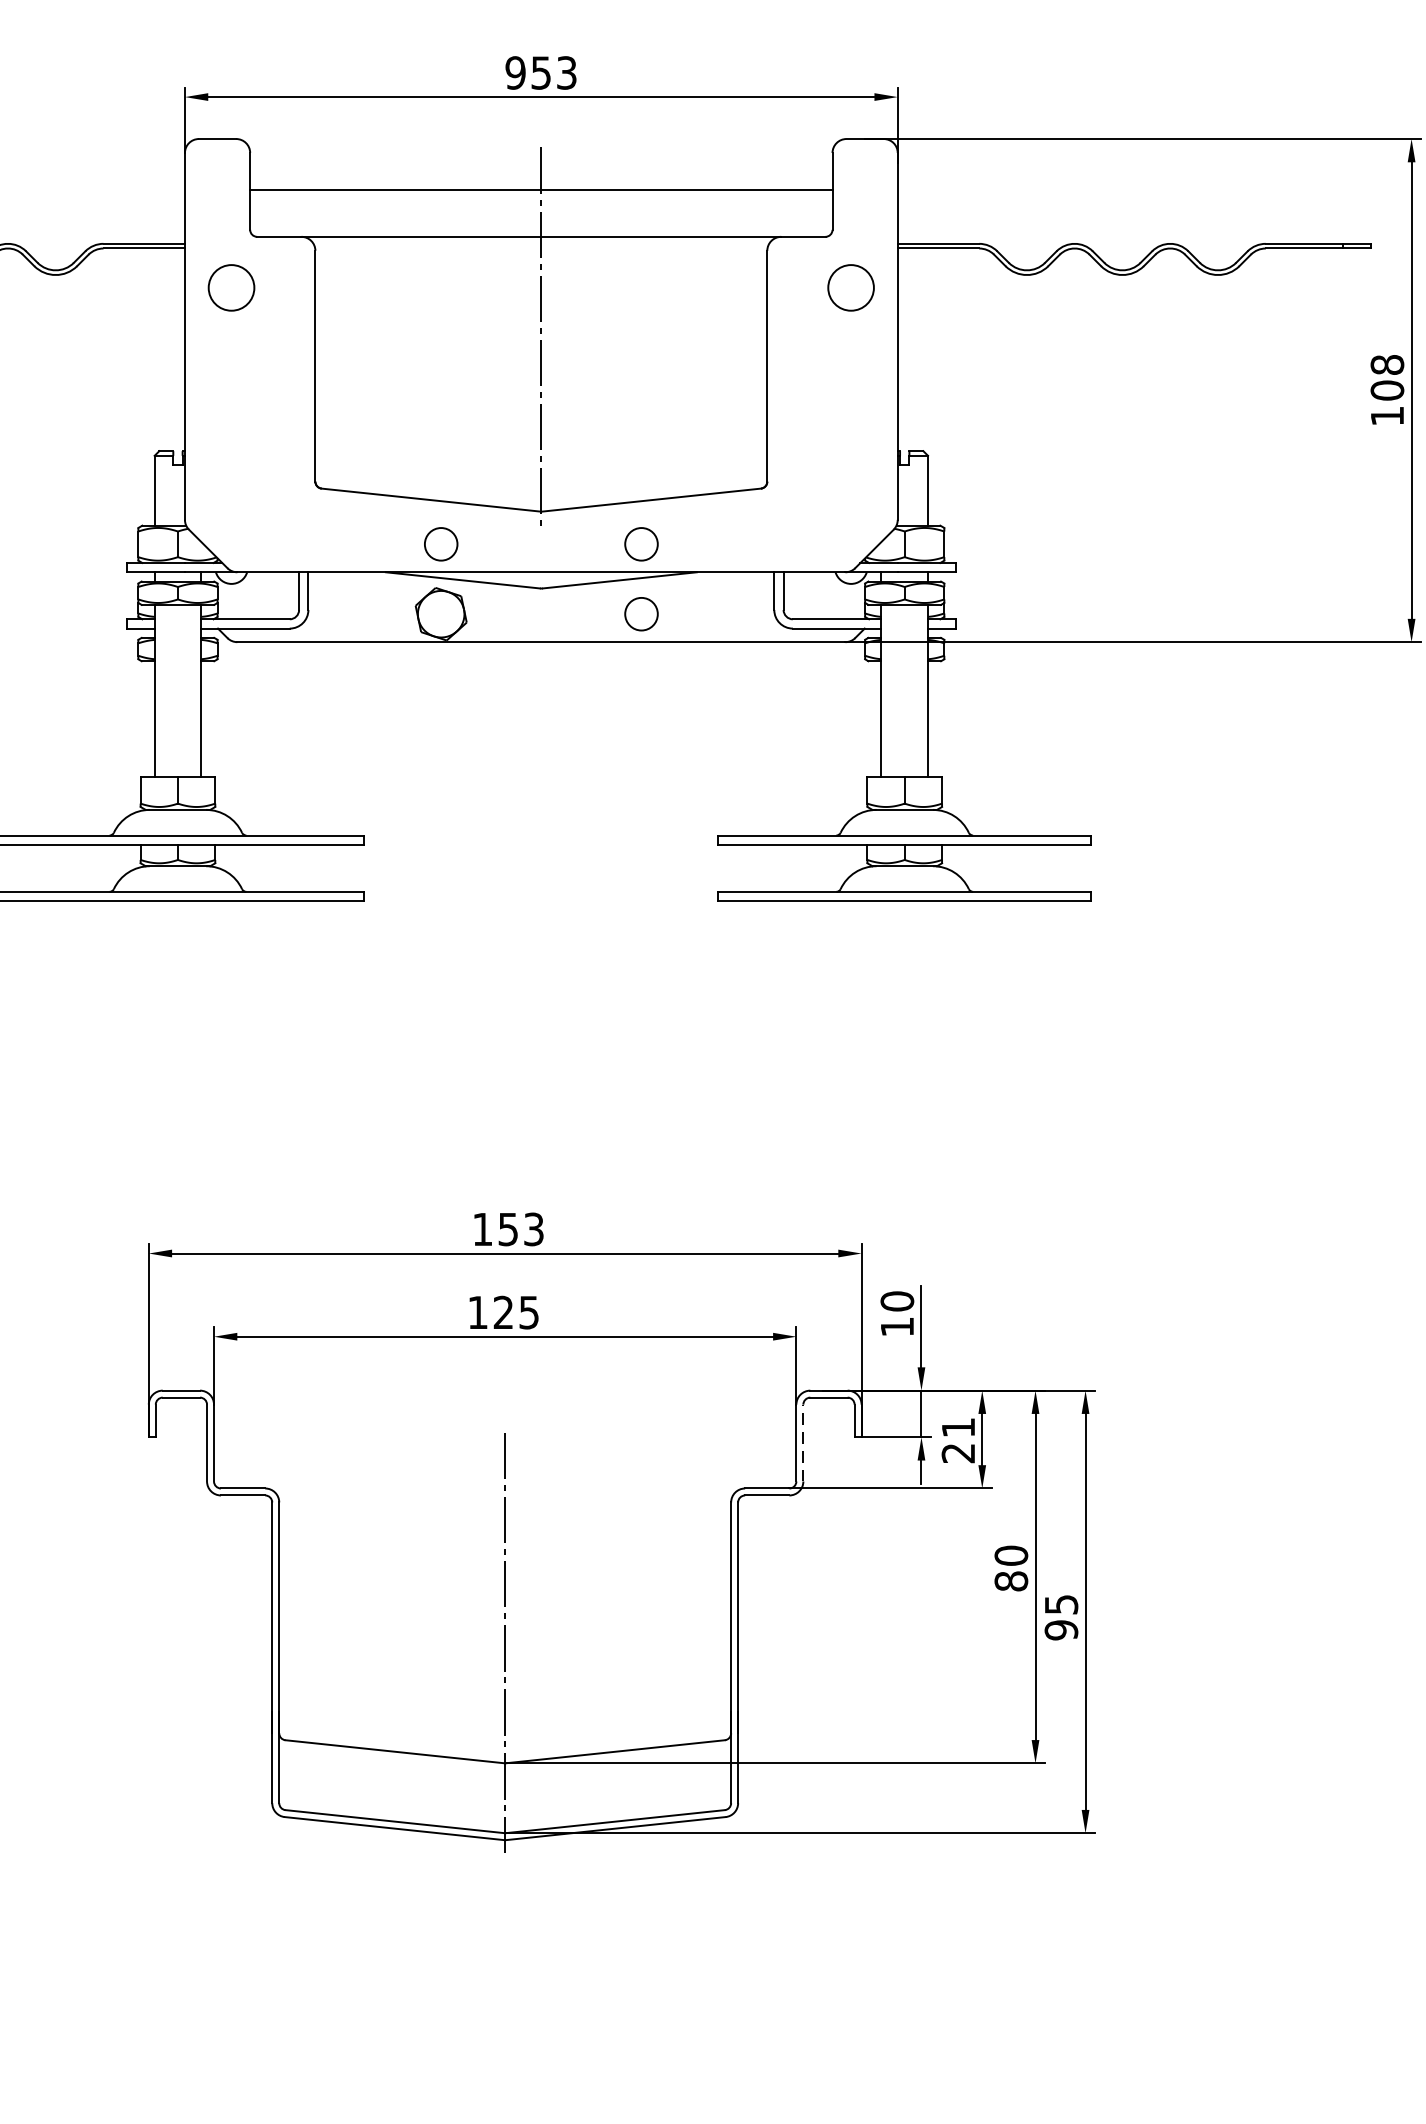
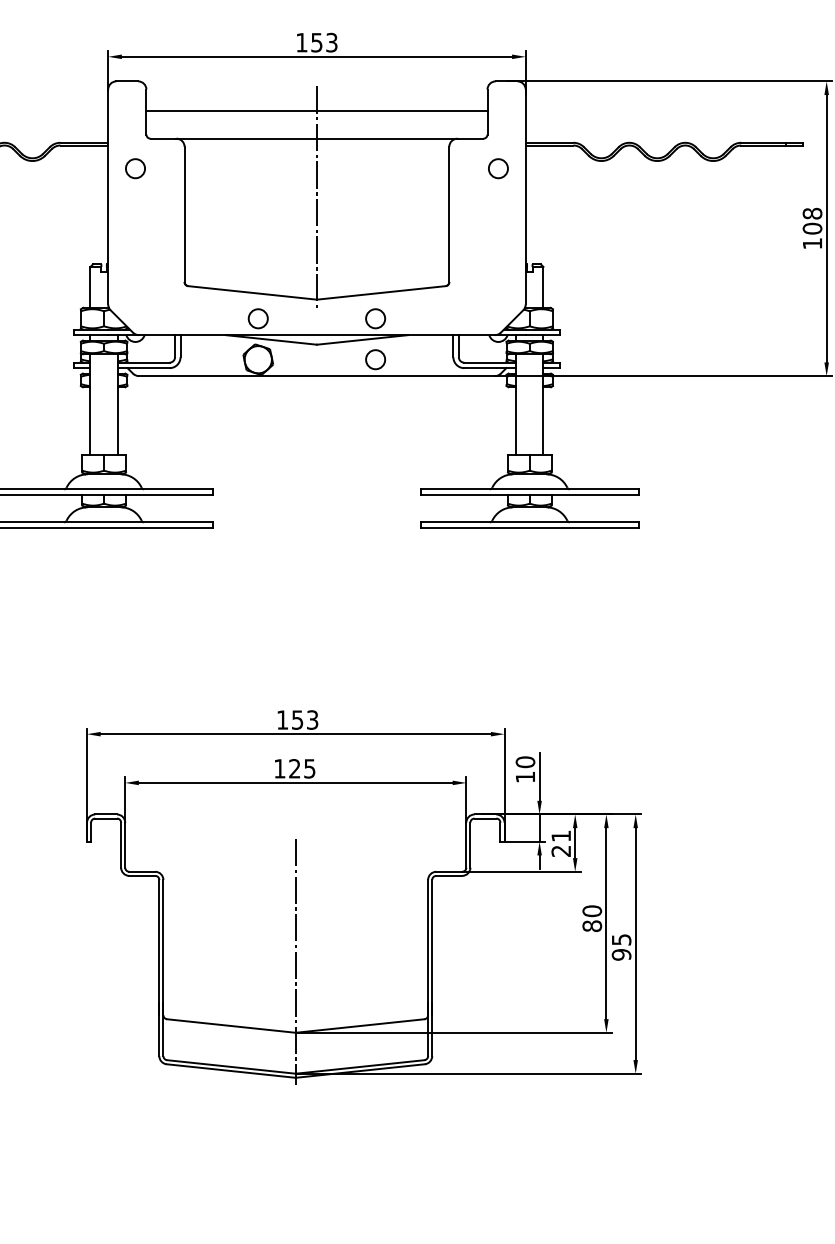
text: (514, 72) -> (301, 42), 953 -> 153
circle: (231, 287) -> (135, 168), size x0.71
circle: (851, 287) -> (498, 168), size x0.71
line: (803, 1443) -> (470, 845), dashed -> solid

